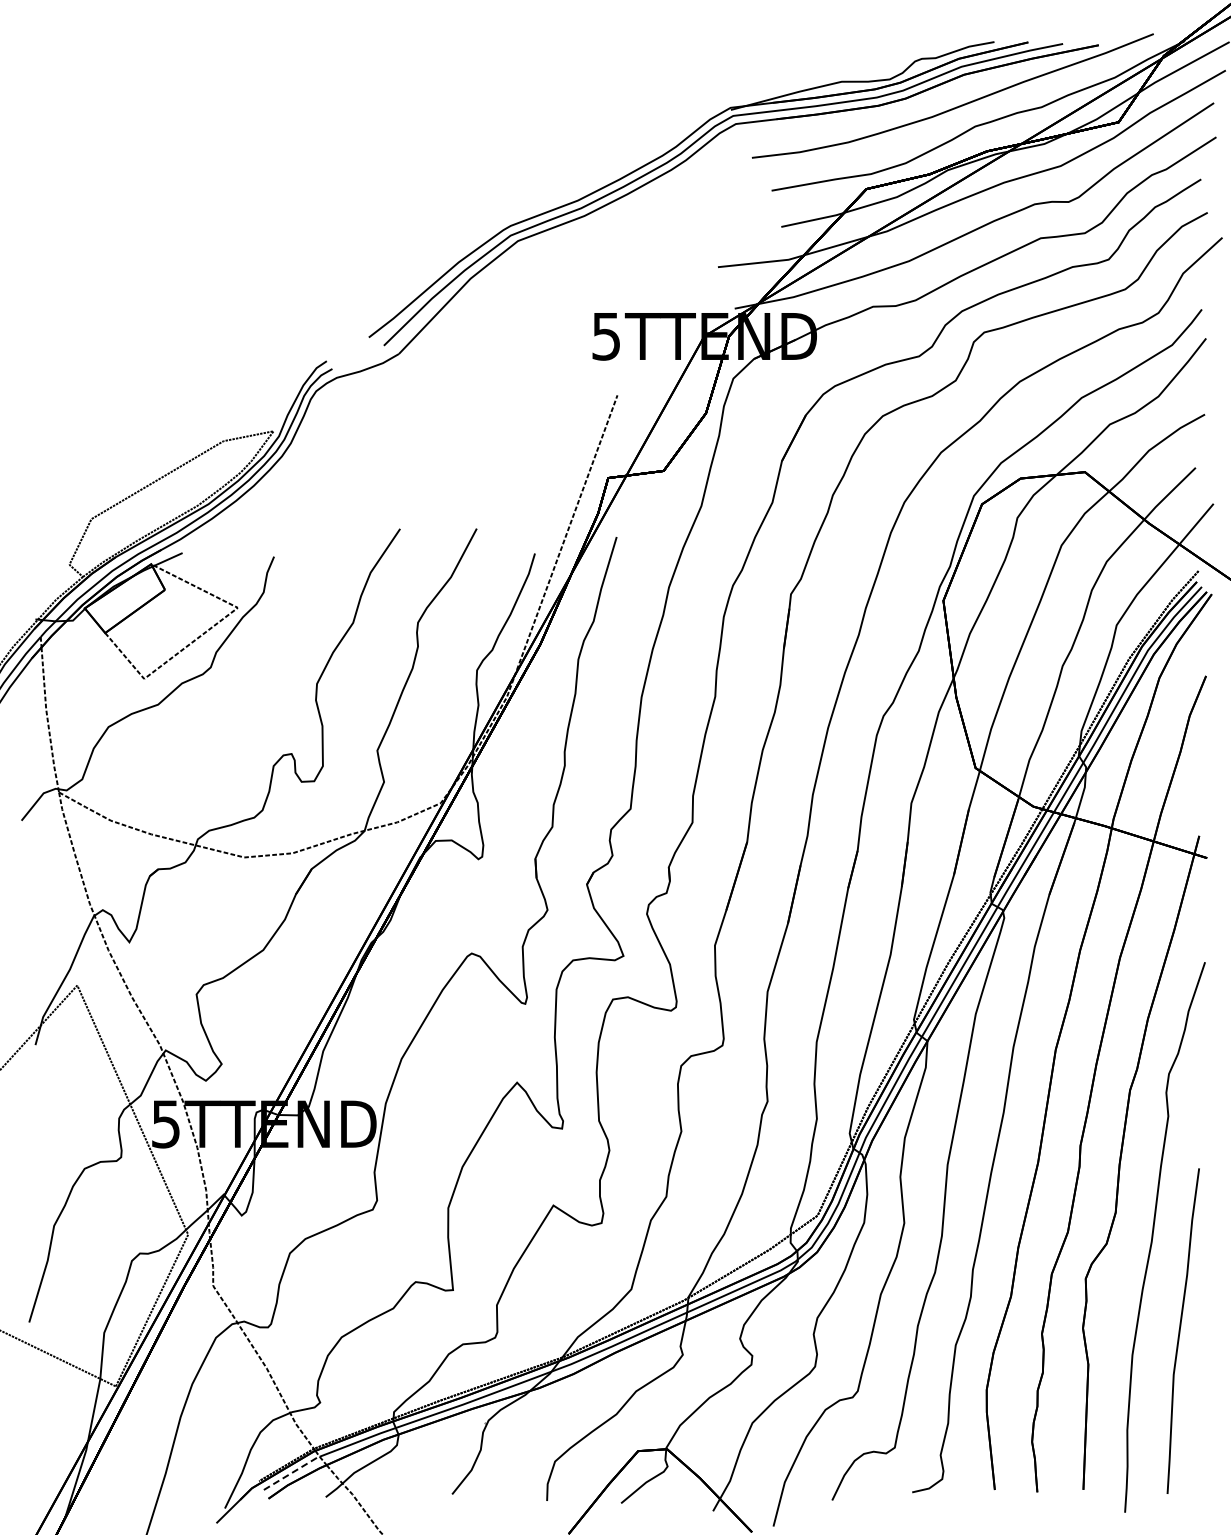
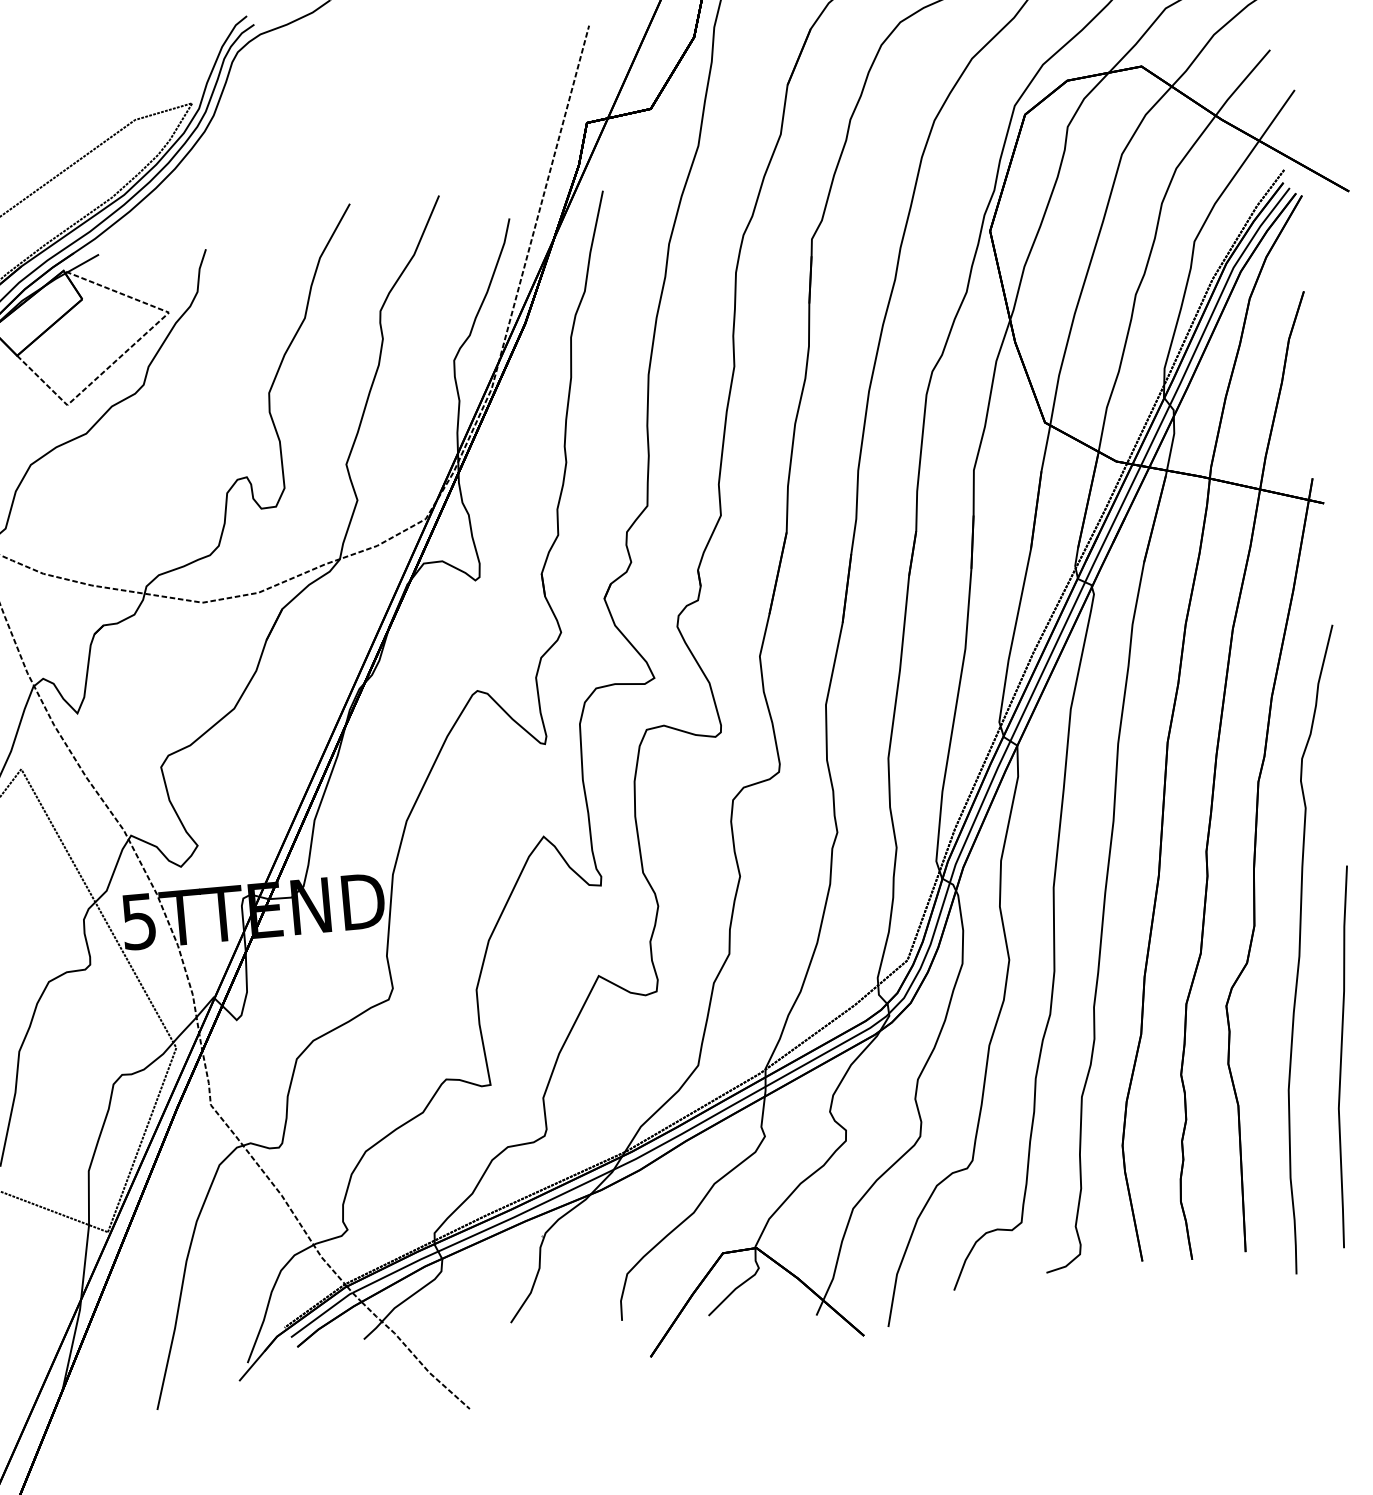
line: (292, 1472) -> (322, 1314), dashed -> solid

